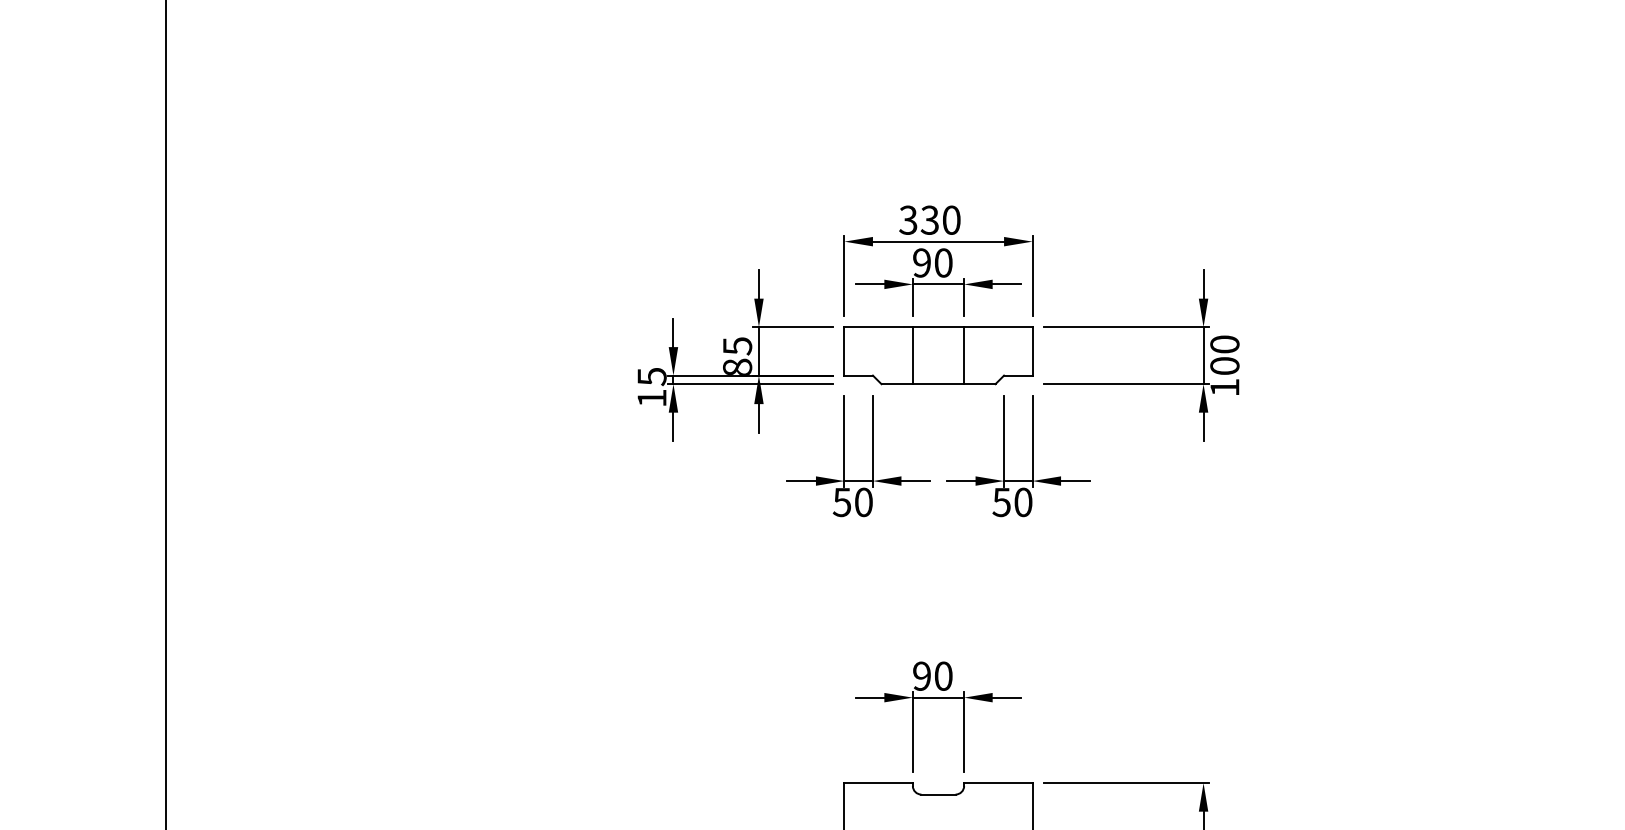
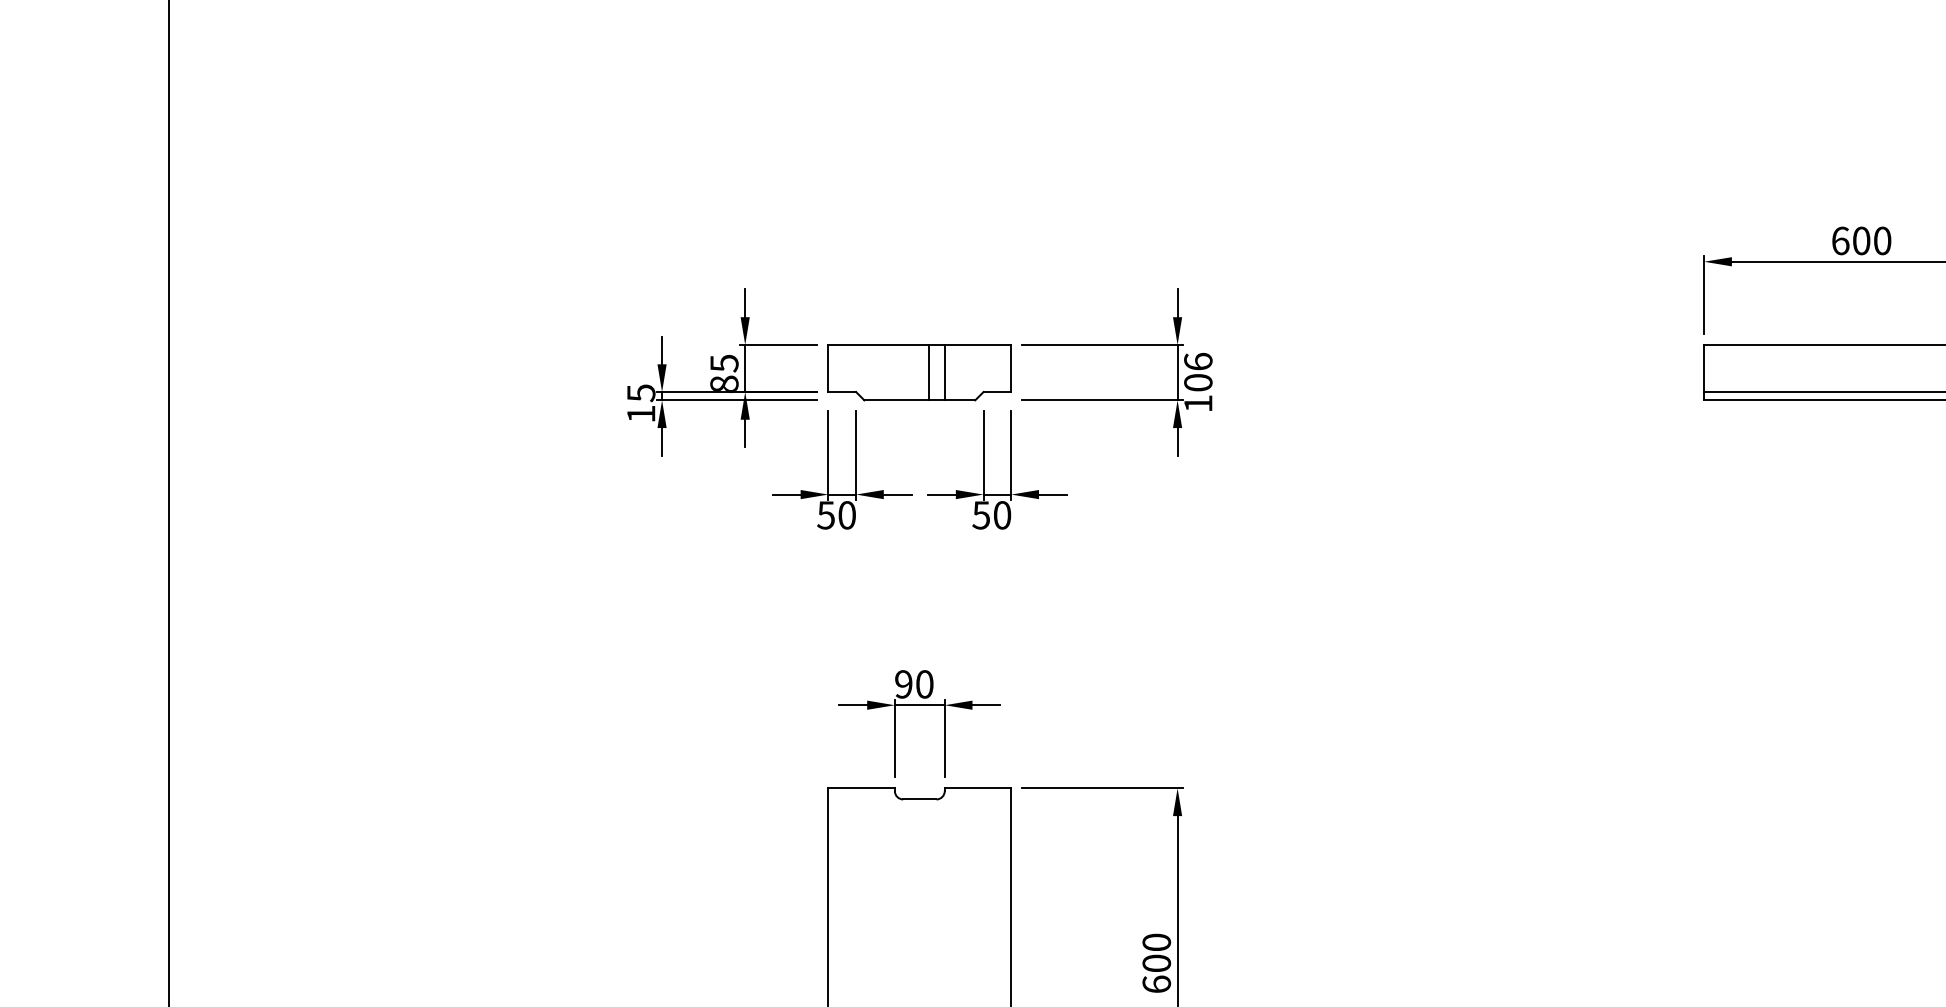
part: (938, 260) -> (919, 280), removed
text: (1225, 344) -> (1198, 361), 100 -> 106
line: (912, 355) -> (928, 372), moved

